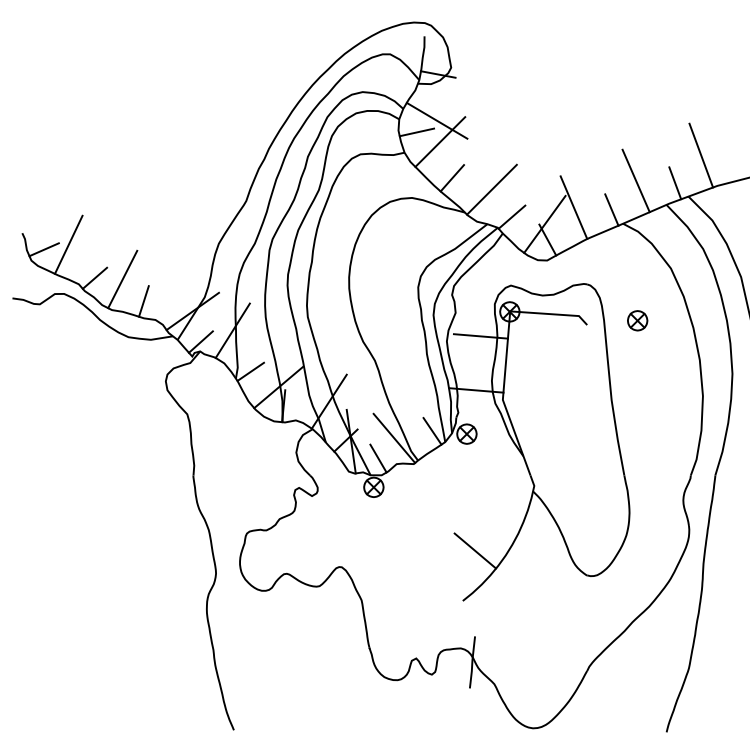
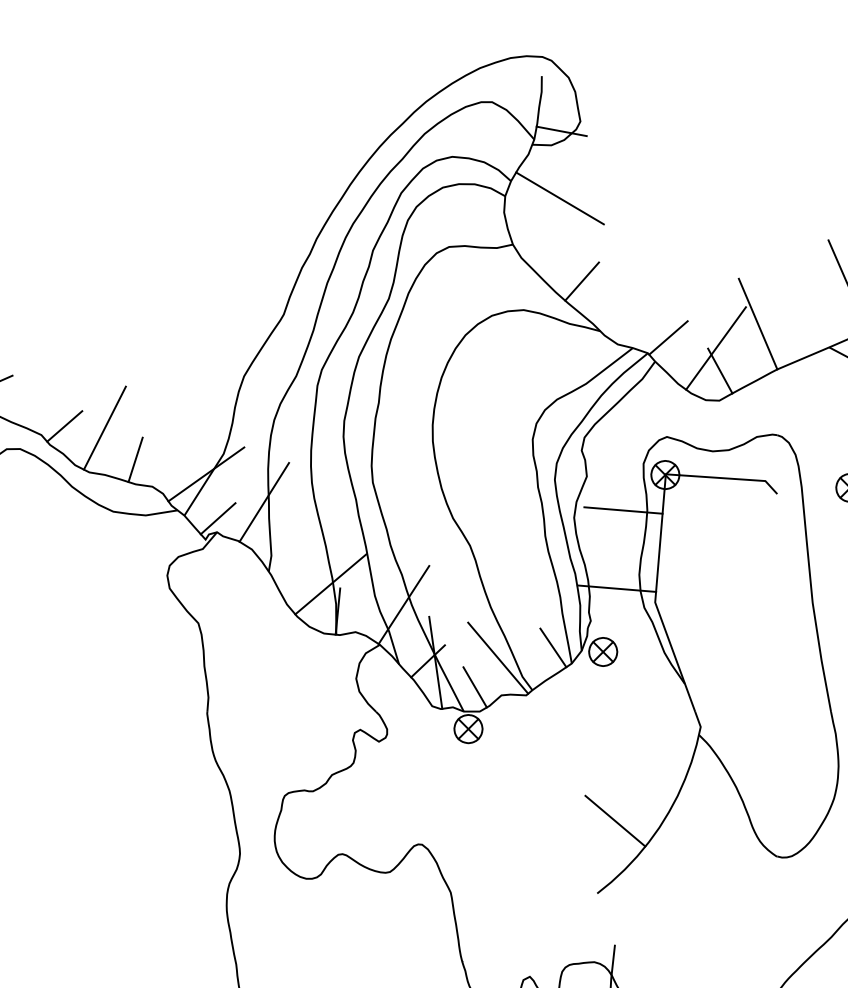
line: (416, 132) -> (530, 215), removed
line: (440, 141) -> (564, 228), removed
line: (491, 189) -> (638, 297), removed
line: (611, 209) -> (812, 326), removed
line: (68, 244) -> (26, 377), removed
line: (250, 371) -> (289, 561), removed

